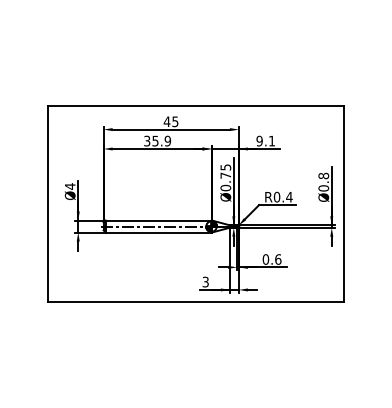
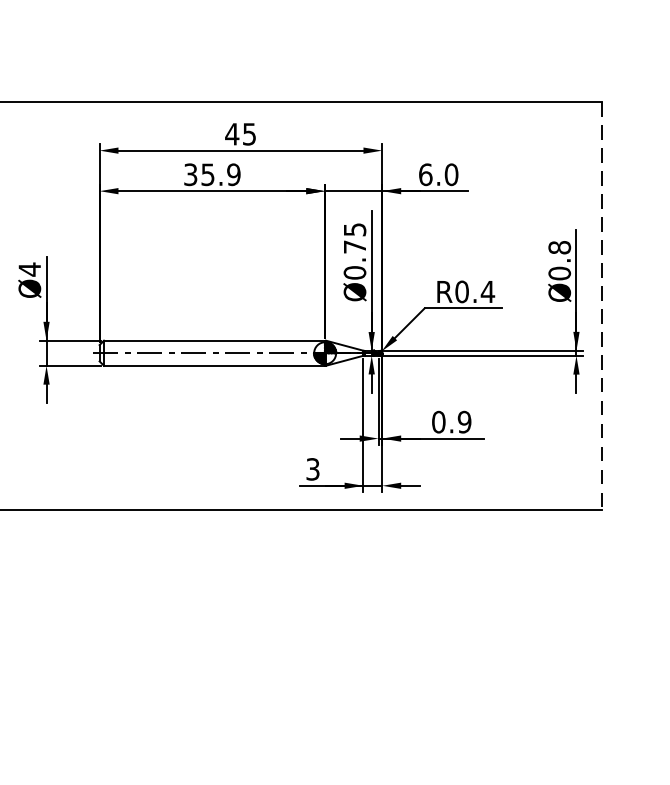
text: (265, 140) -> (437, 173), 9.1 -> 6.0
line: (344, 204) -> (603, 307), solid -> dashed
text: (278, 259) -> (465, 422), 0.6 -> 0.9

